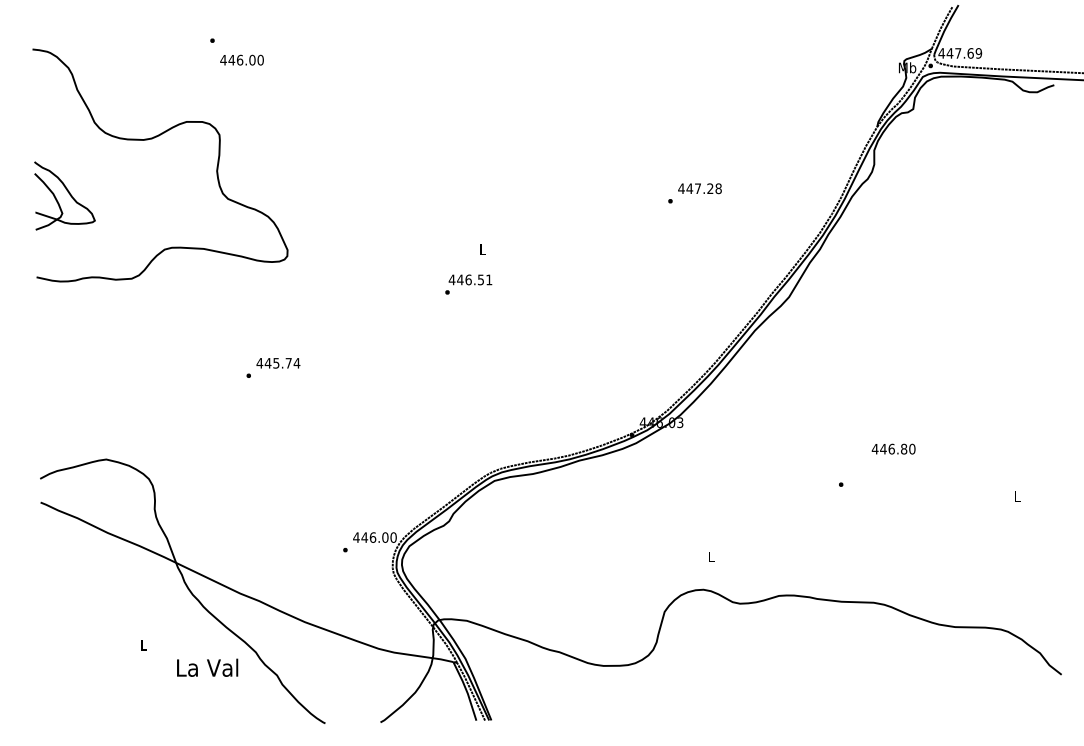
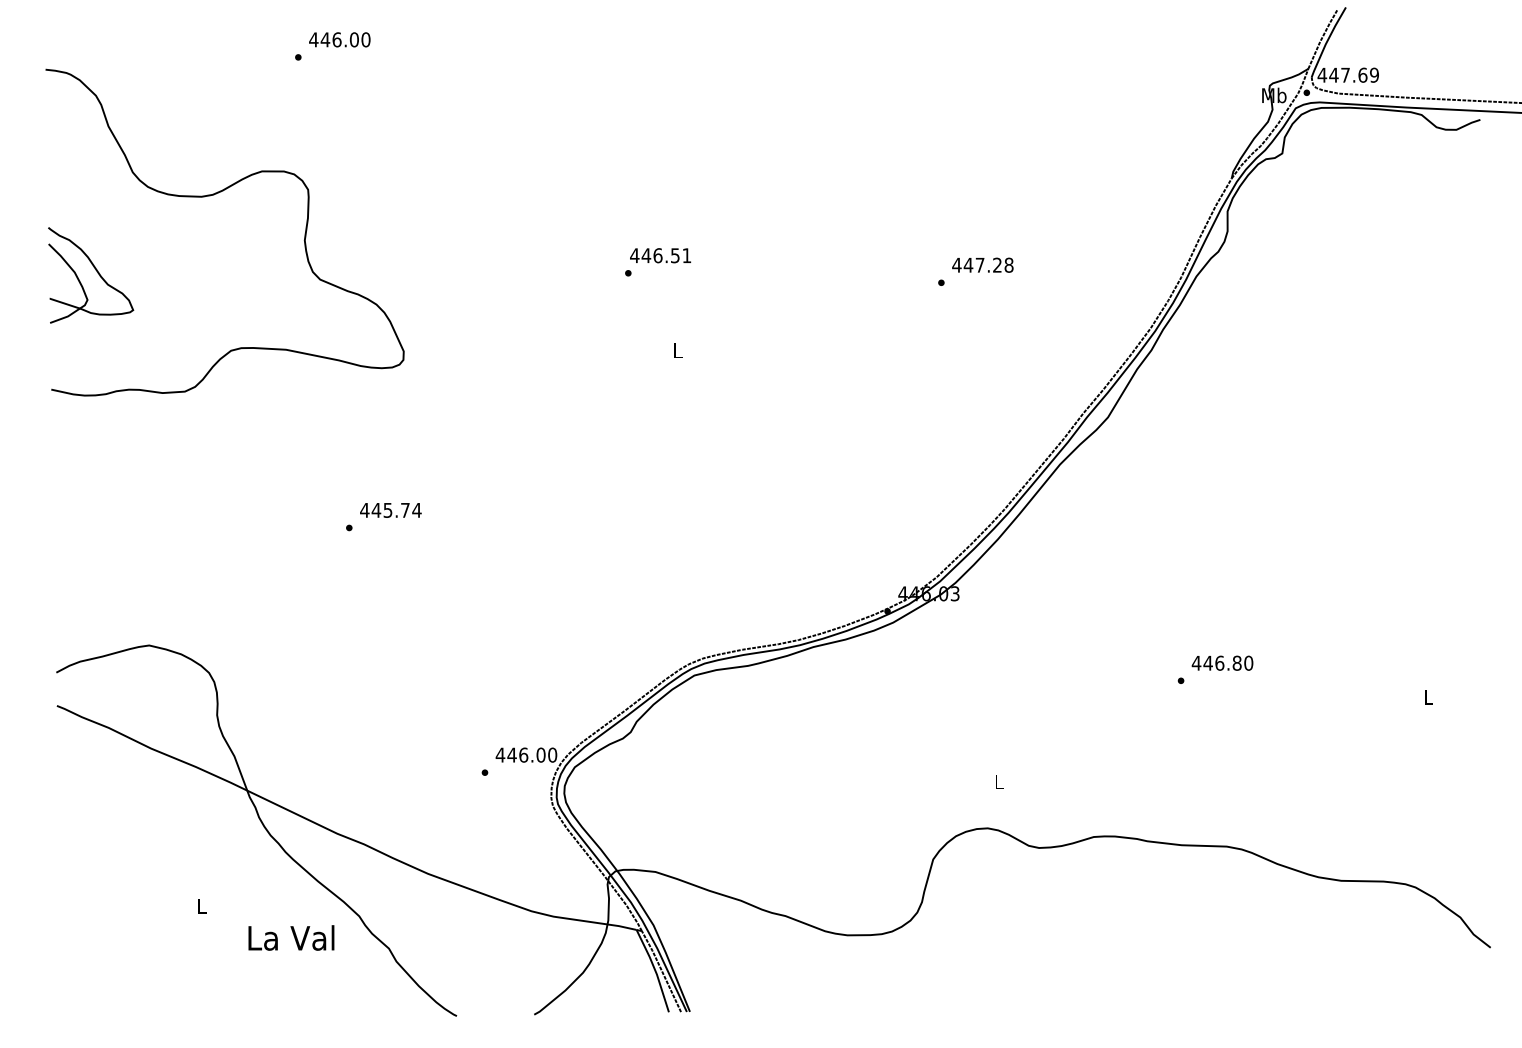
text: (241, 59) -> (339, 38), moved
text: (468, 284) -> (657, 262), moved
text: (893, 448) -> (1222, 662), moved

